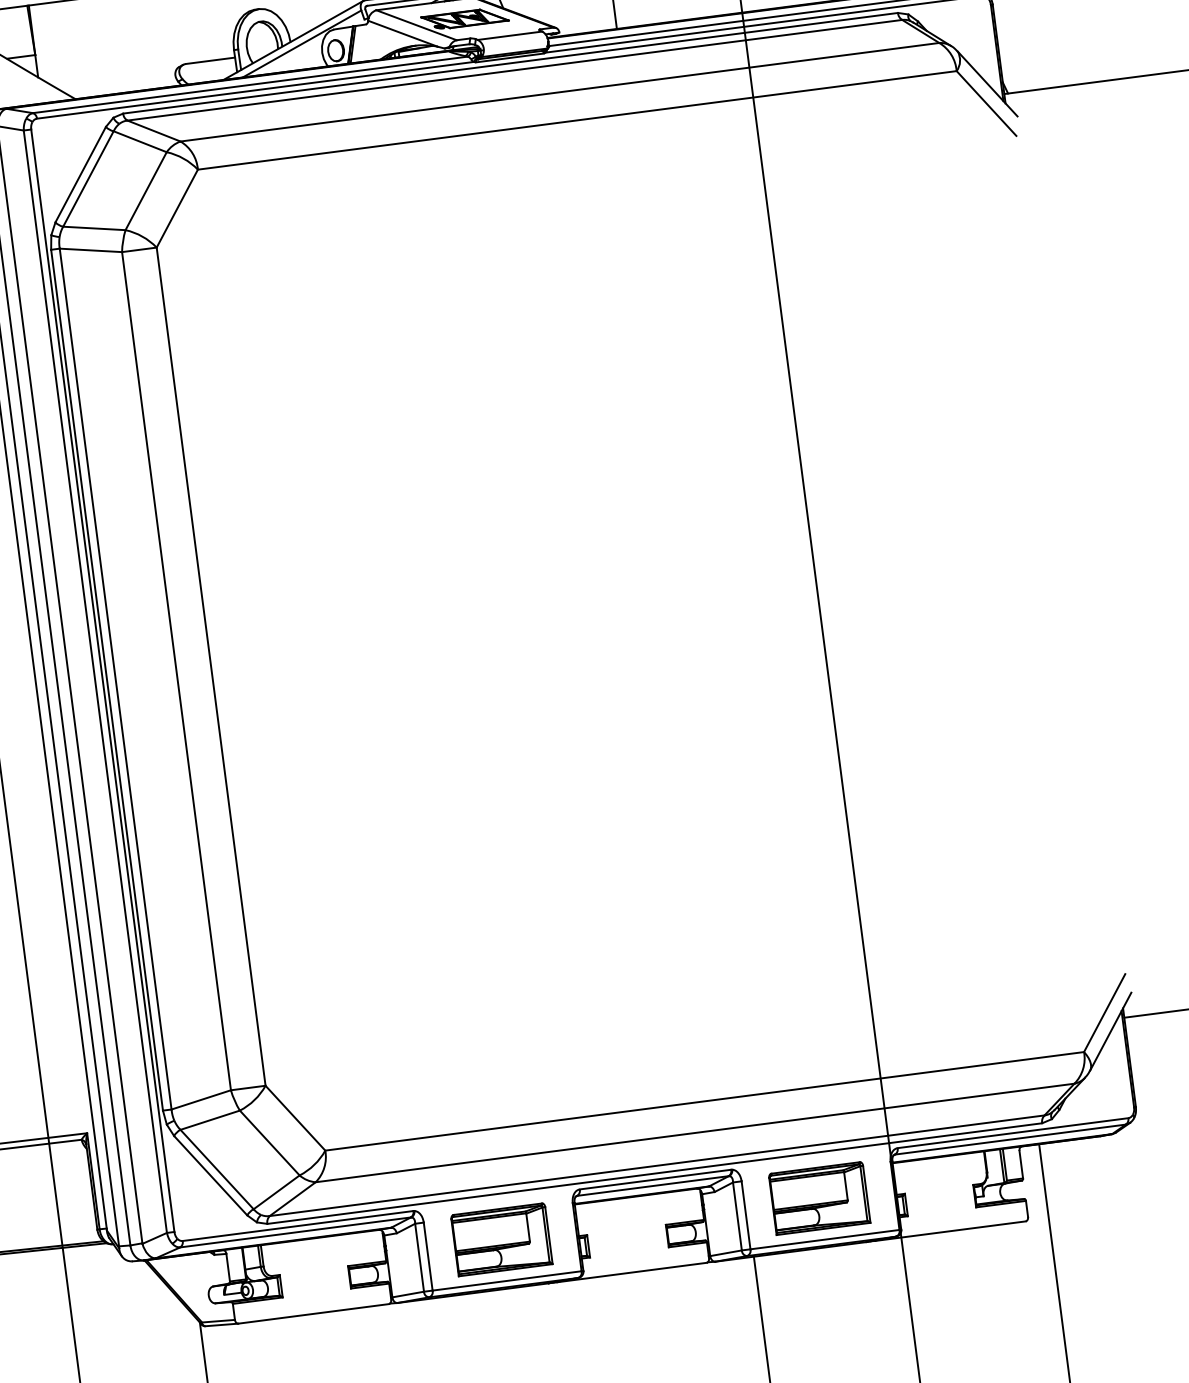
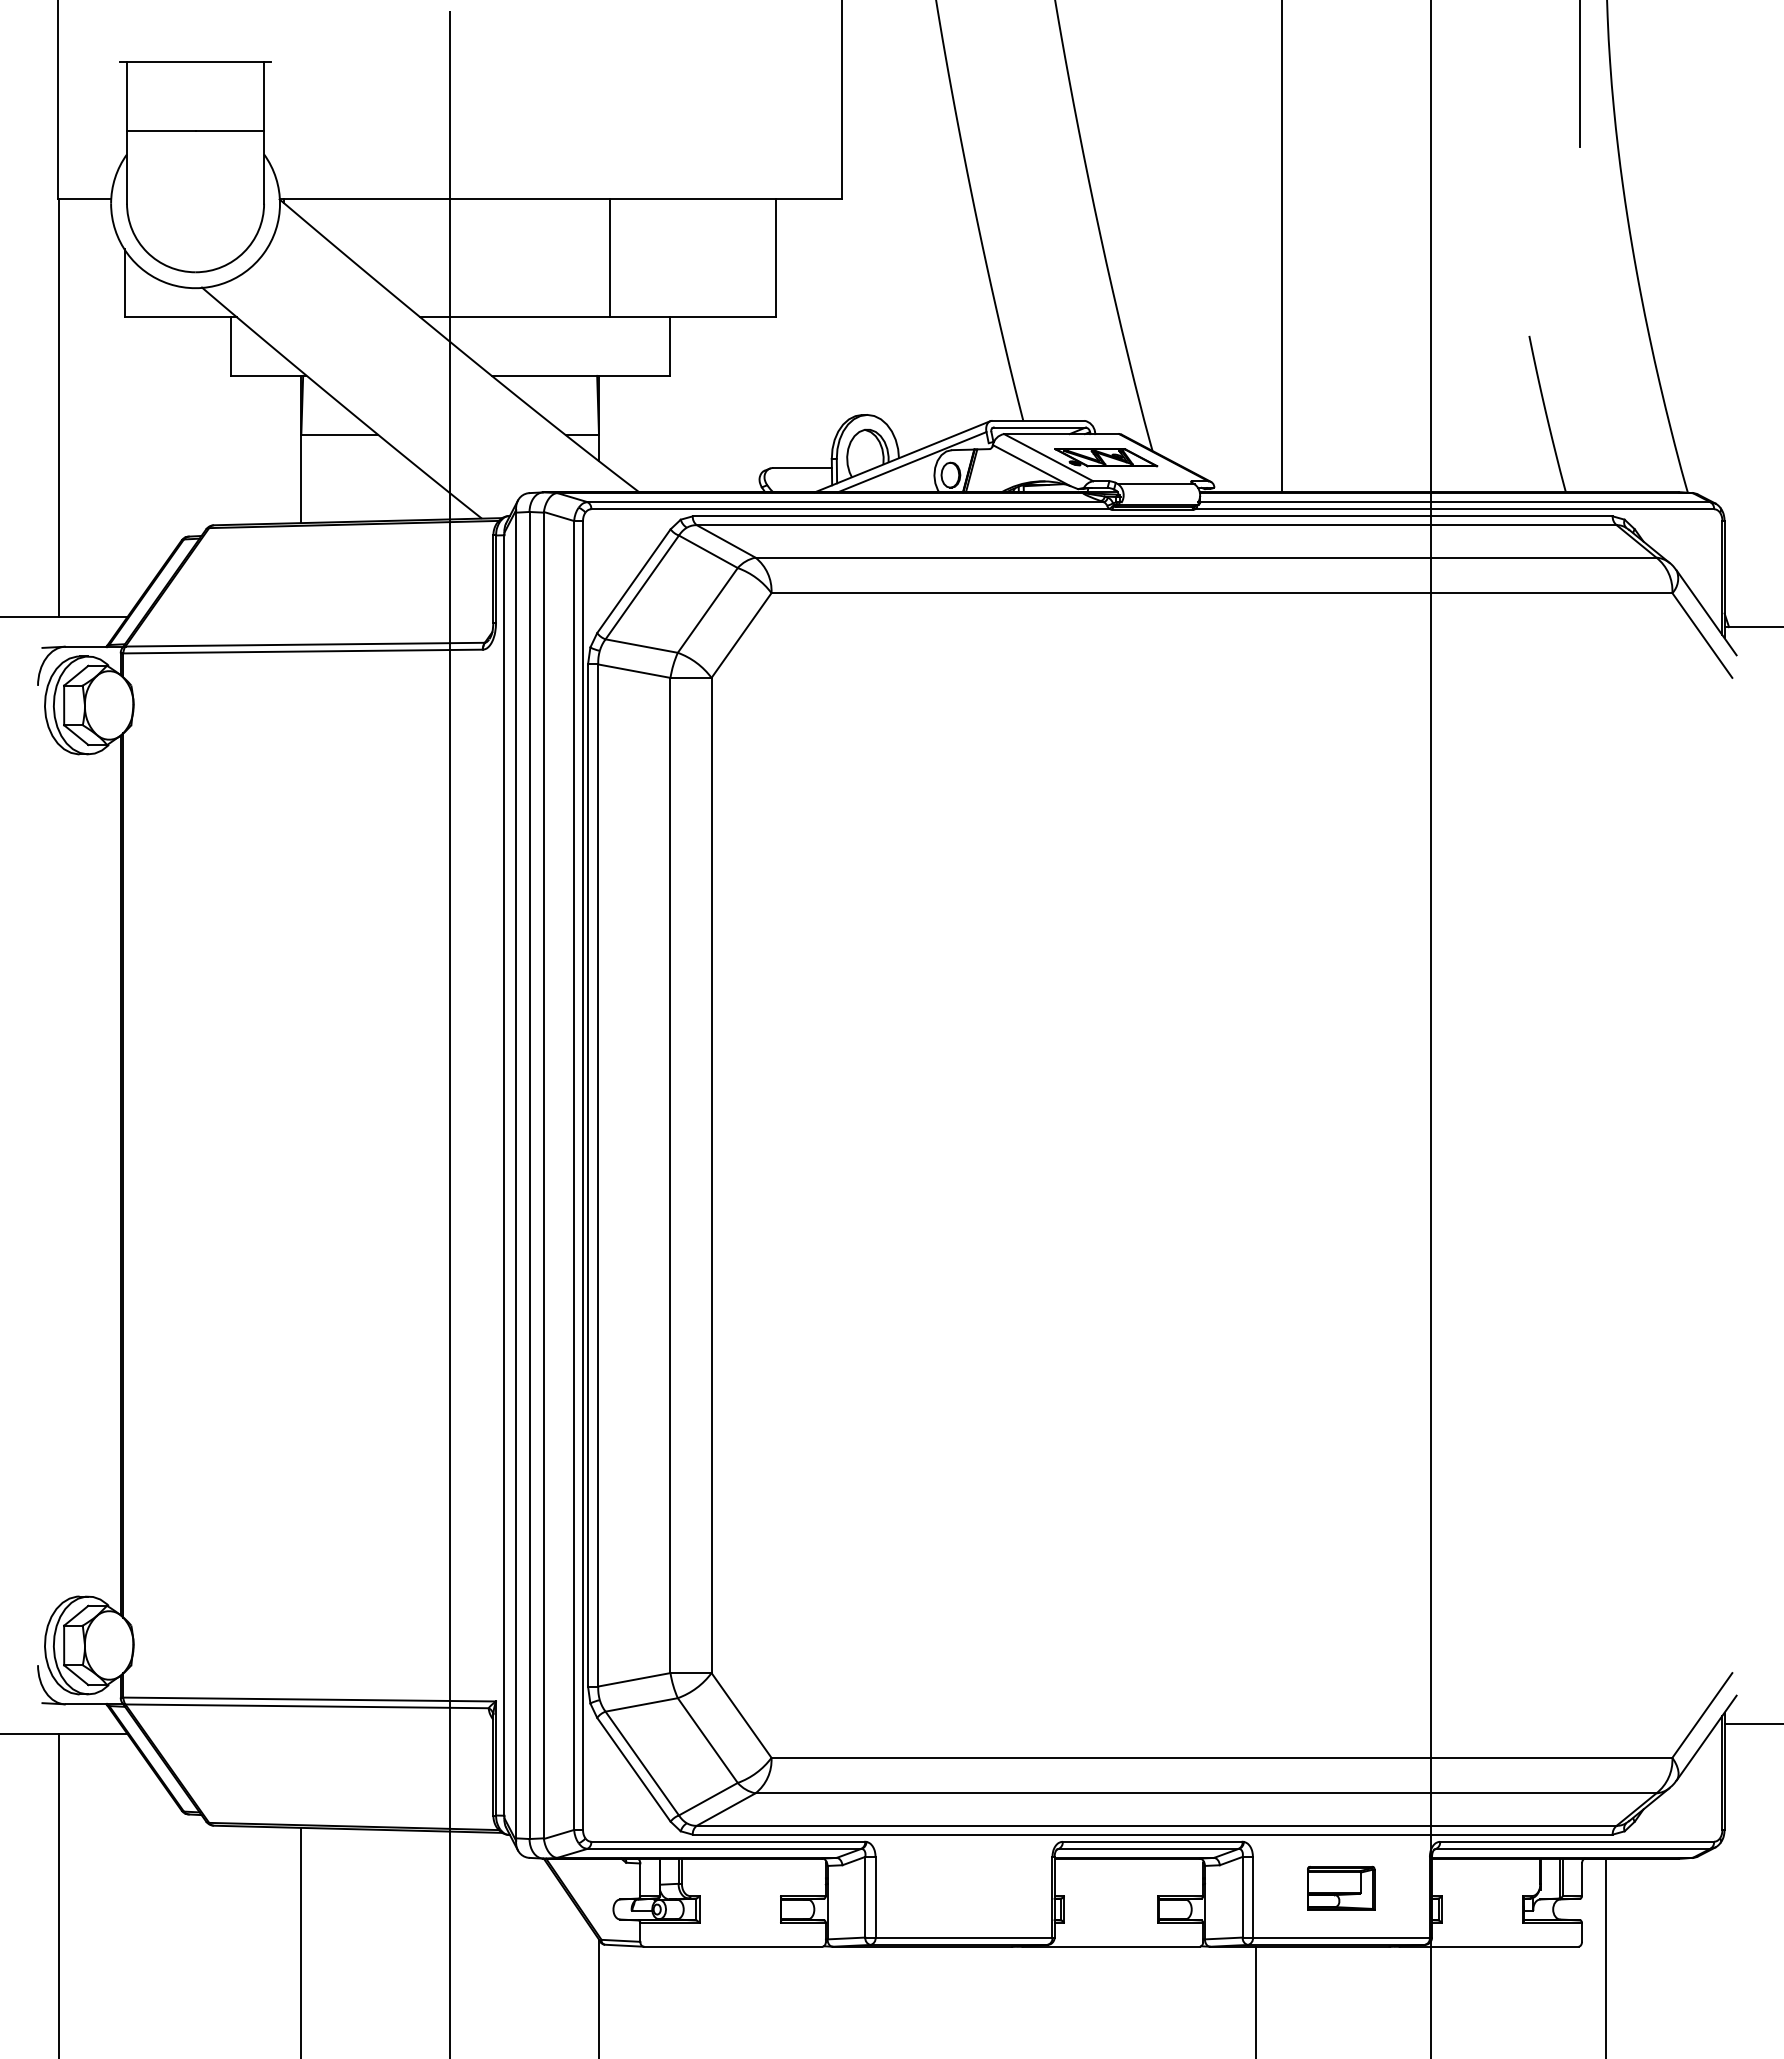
part: (818, 1198) -> (1340, 1888), size x0.6
part: (501, 1239) -> (963, 1888), removed

